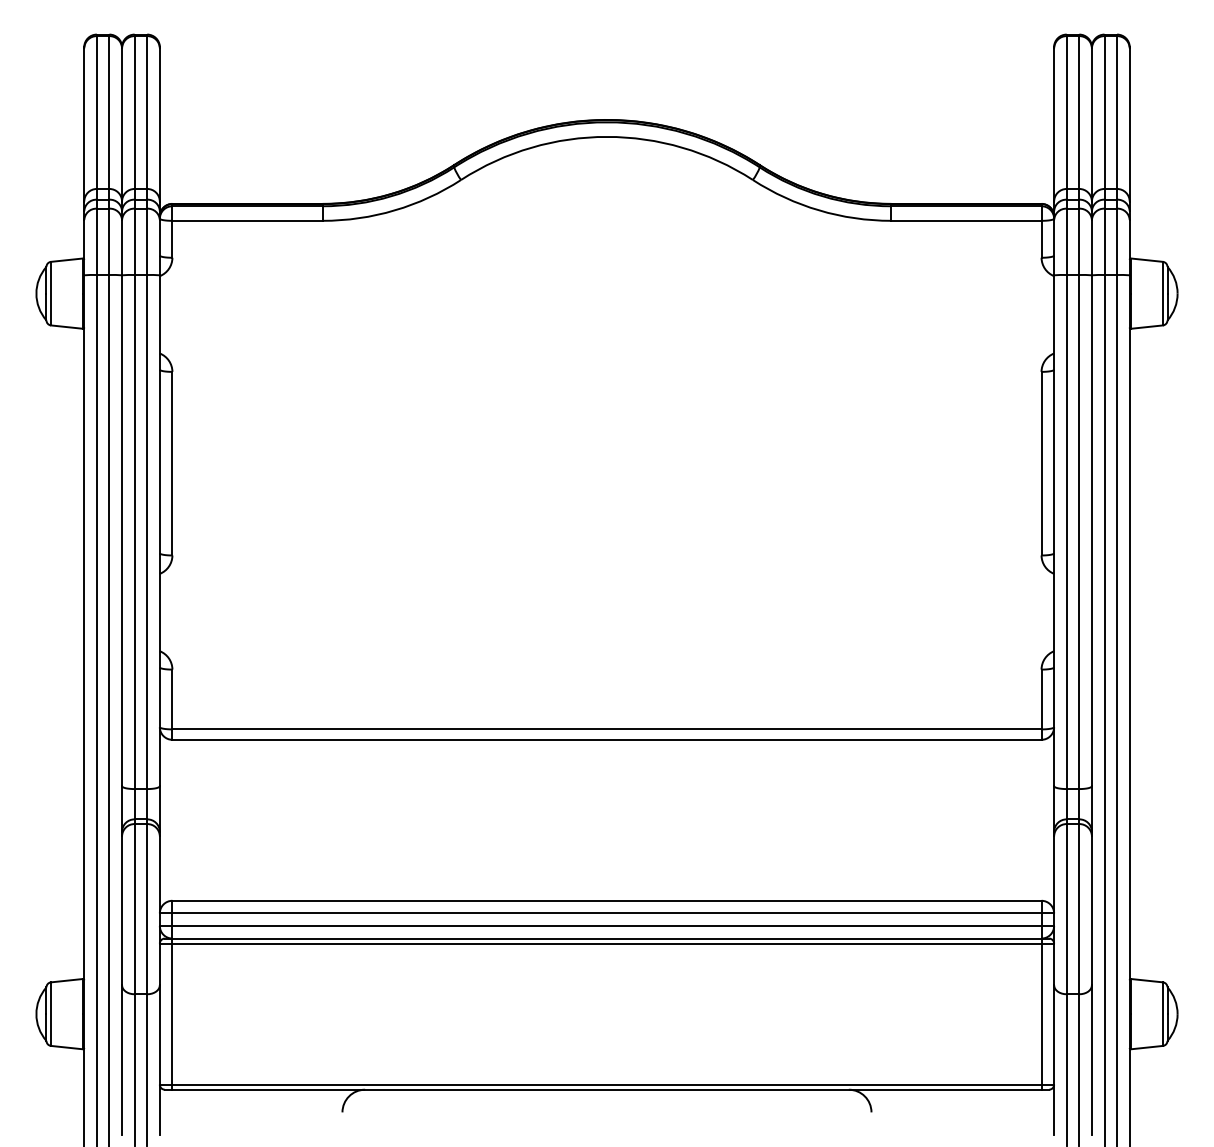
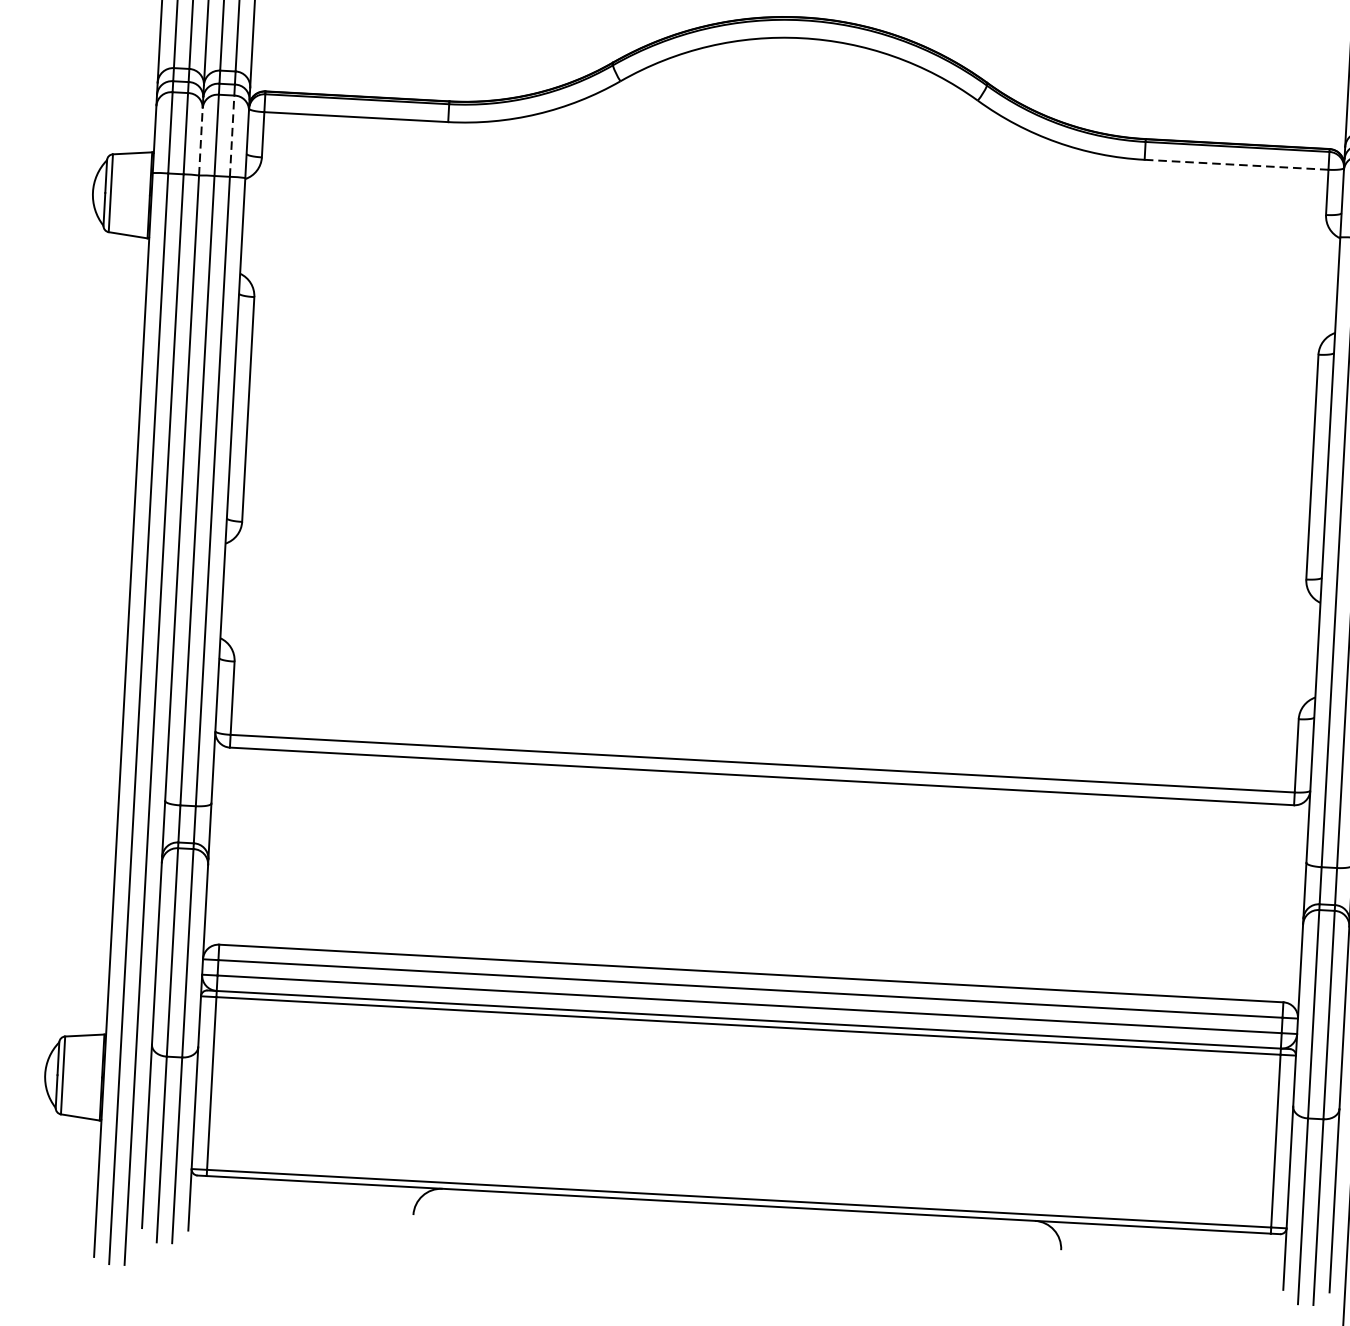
line: (965, 220) -> (1235, 164), solid -> dashed
line: (147, 241) -> (232, 135), solid -> dashed
line: (122, 247) -> (201, 141), solid -> dashed

